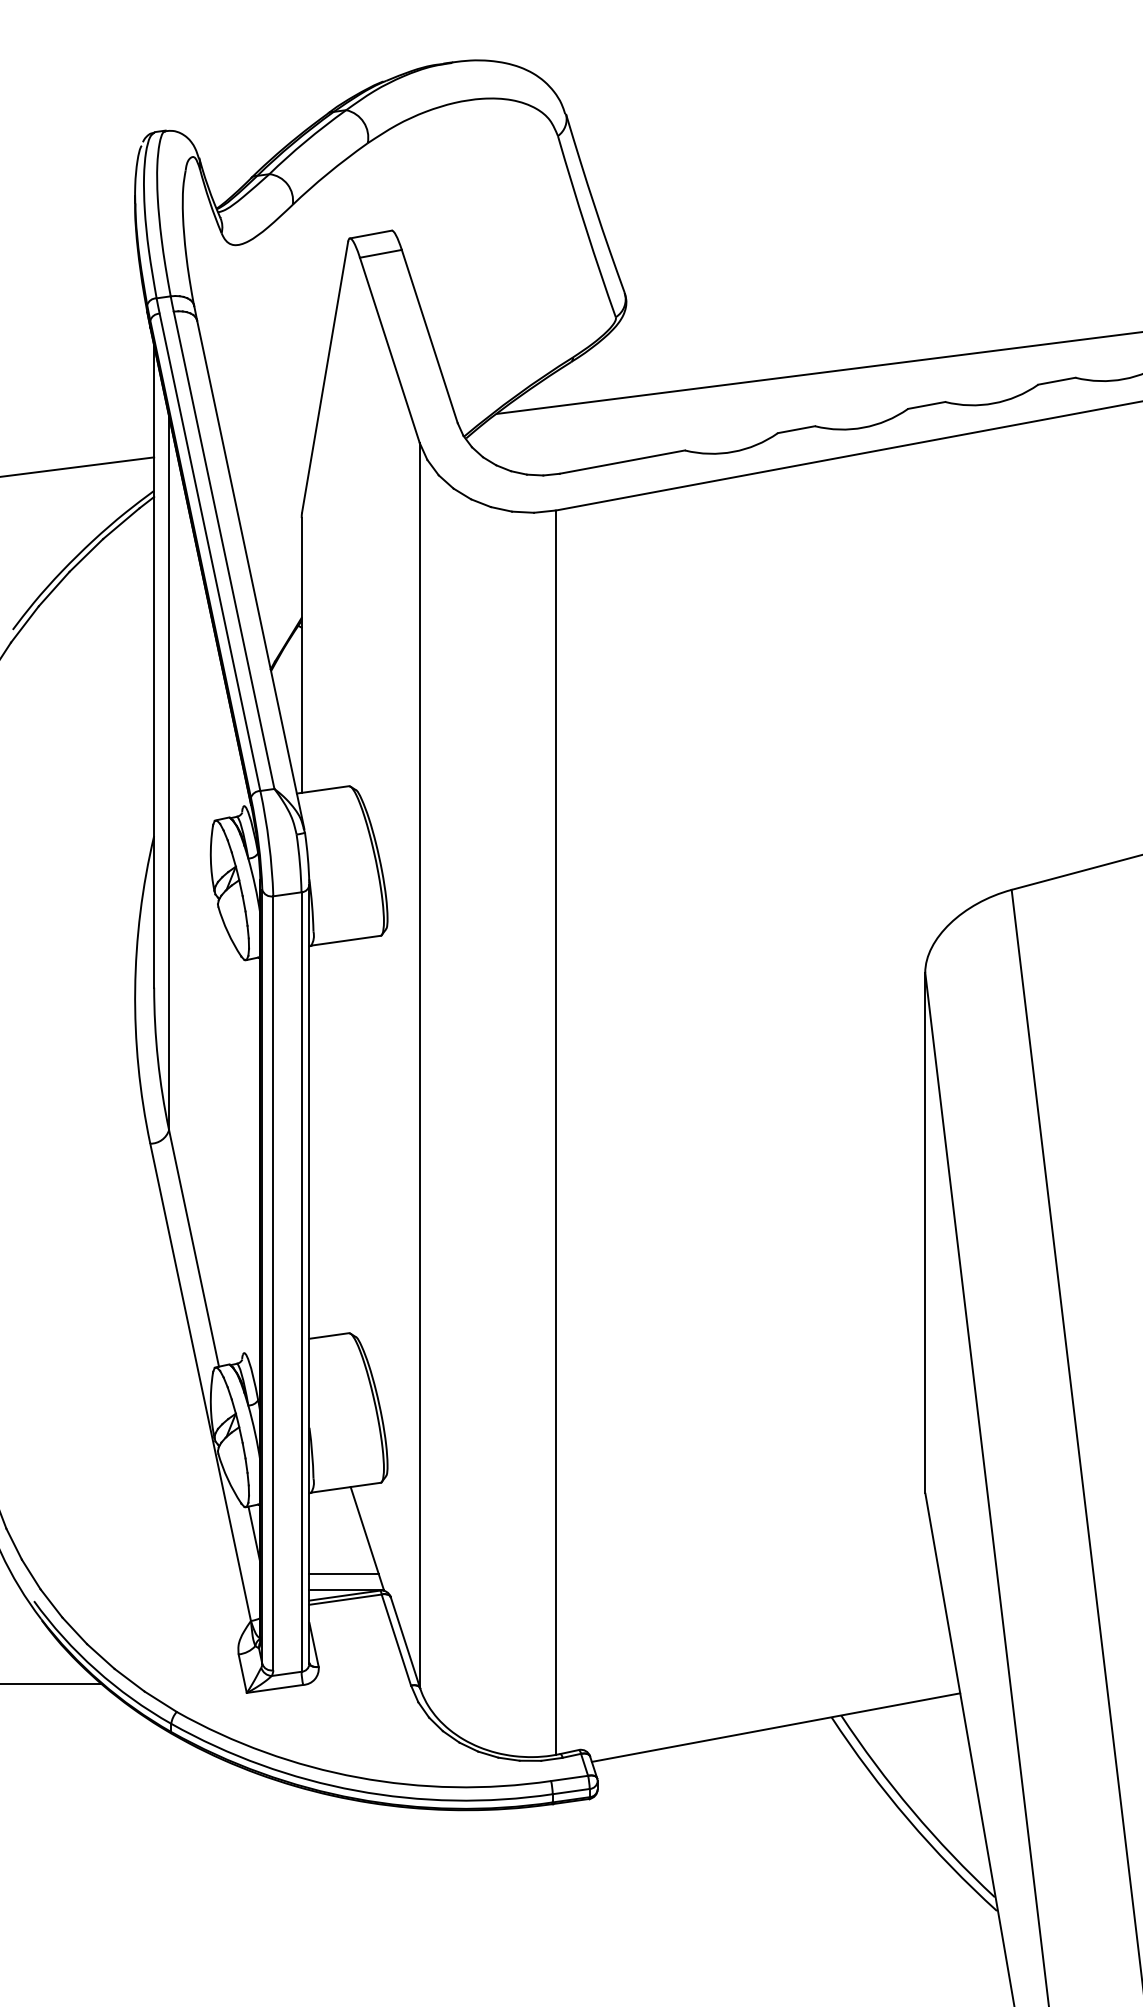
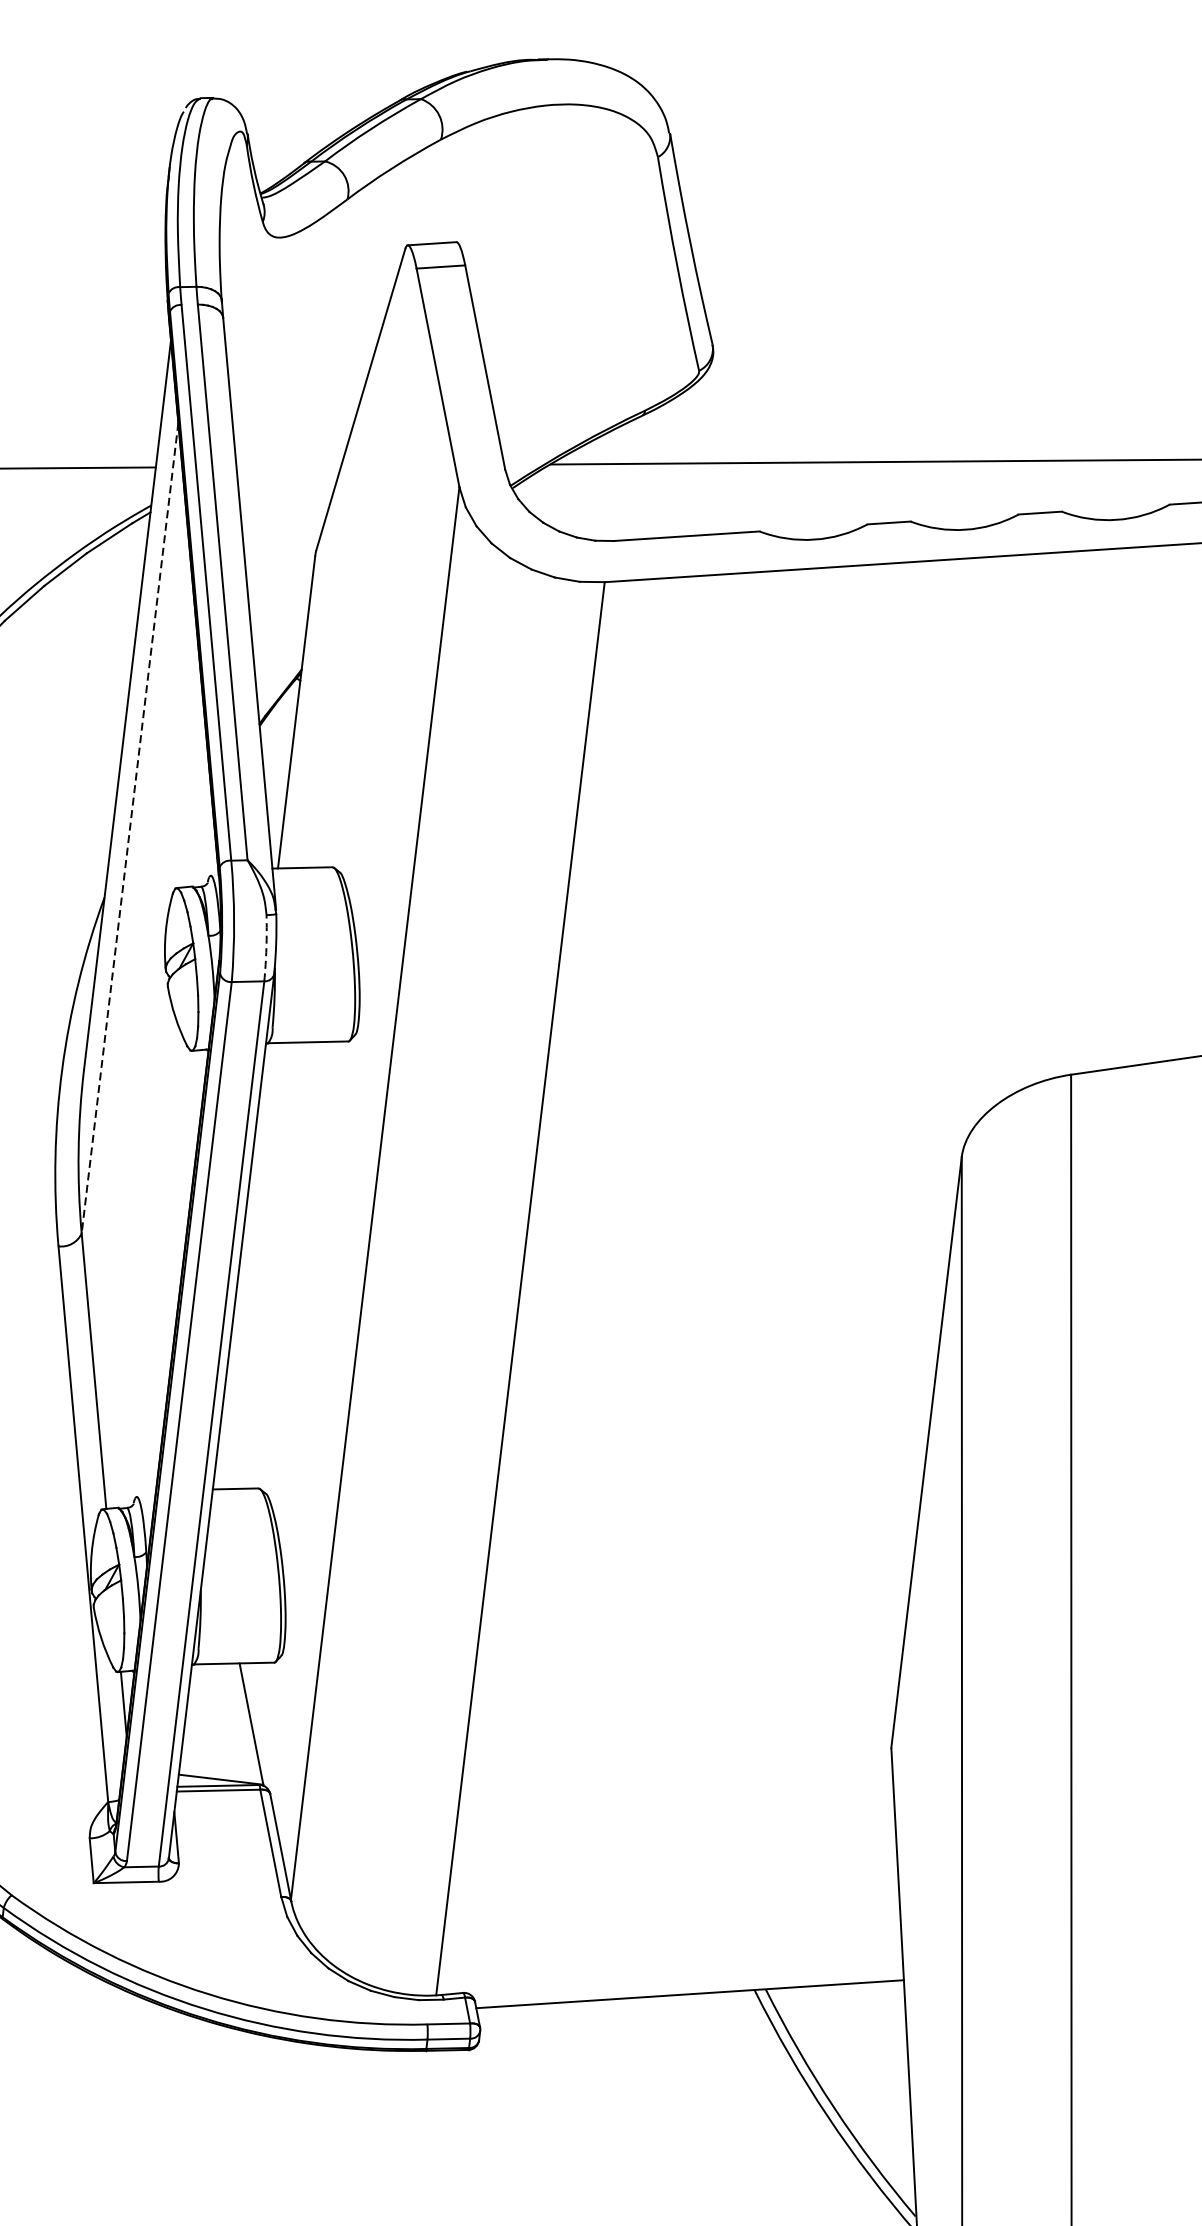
line: (169, 773) -> (130, 828), solid -> dashed
arc: (299, 863) -> (265, 948), solid -> dashed
line: (343, 1574) -> (219, 1761), removed

